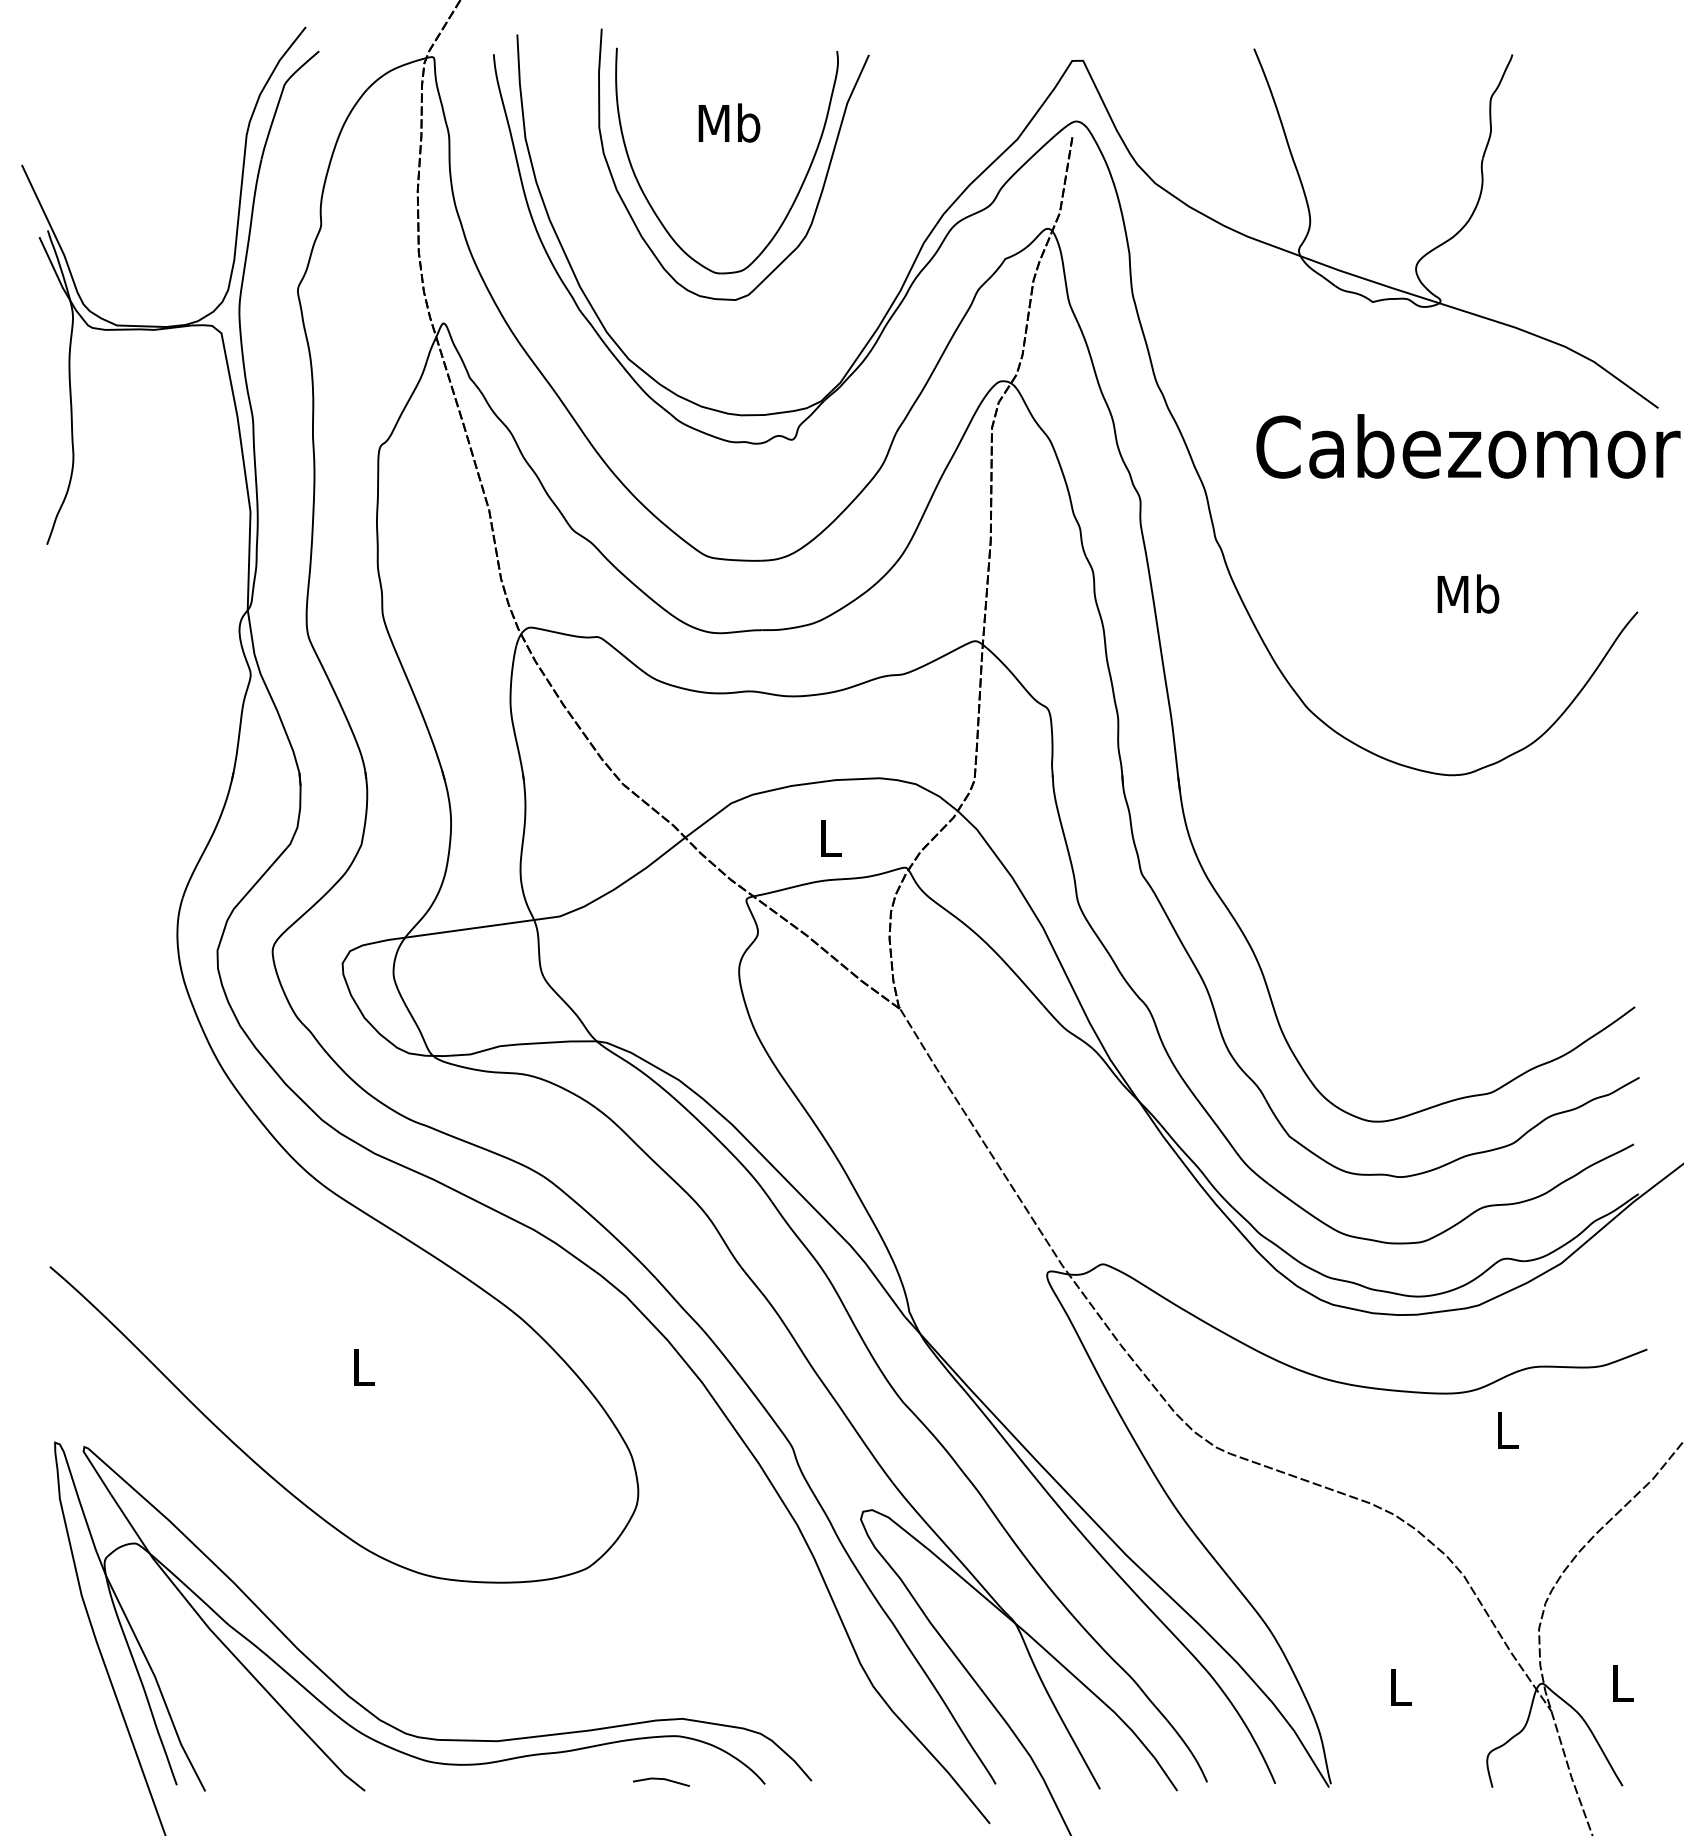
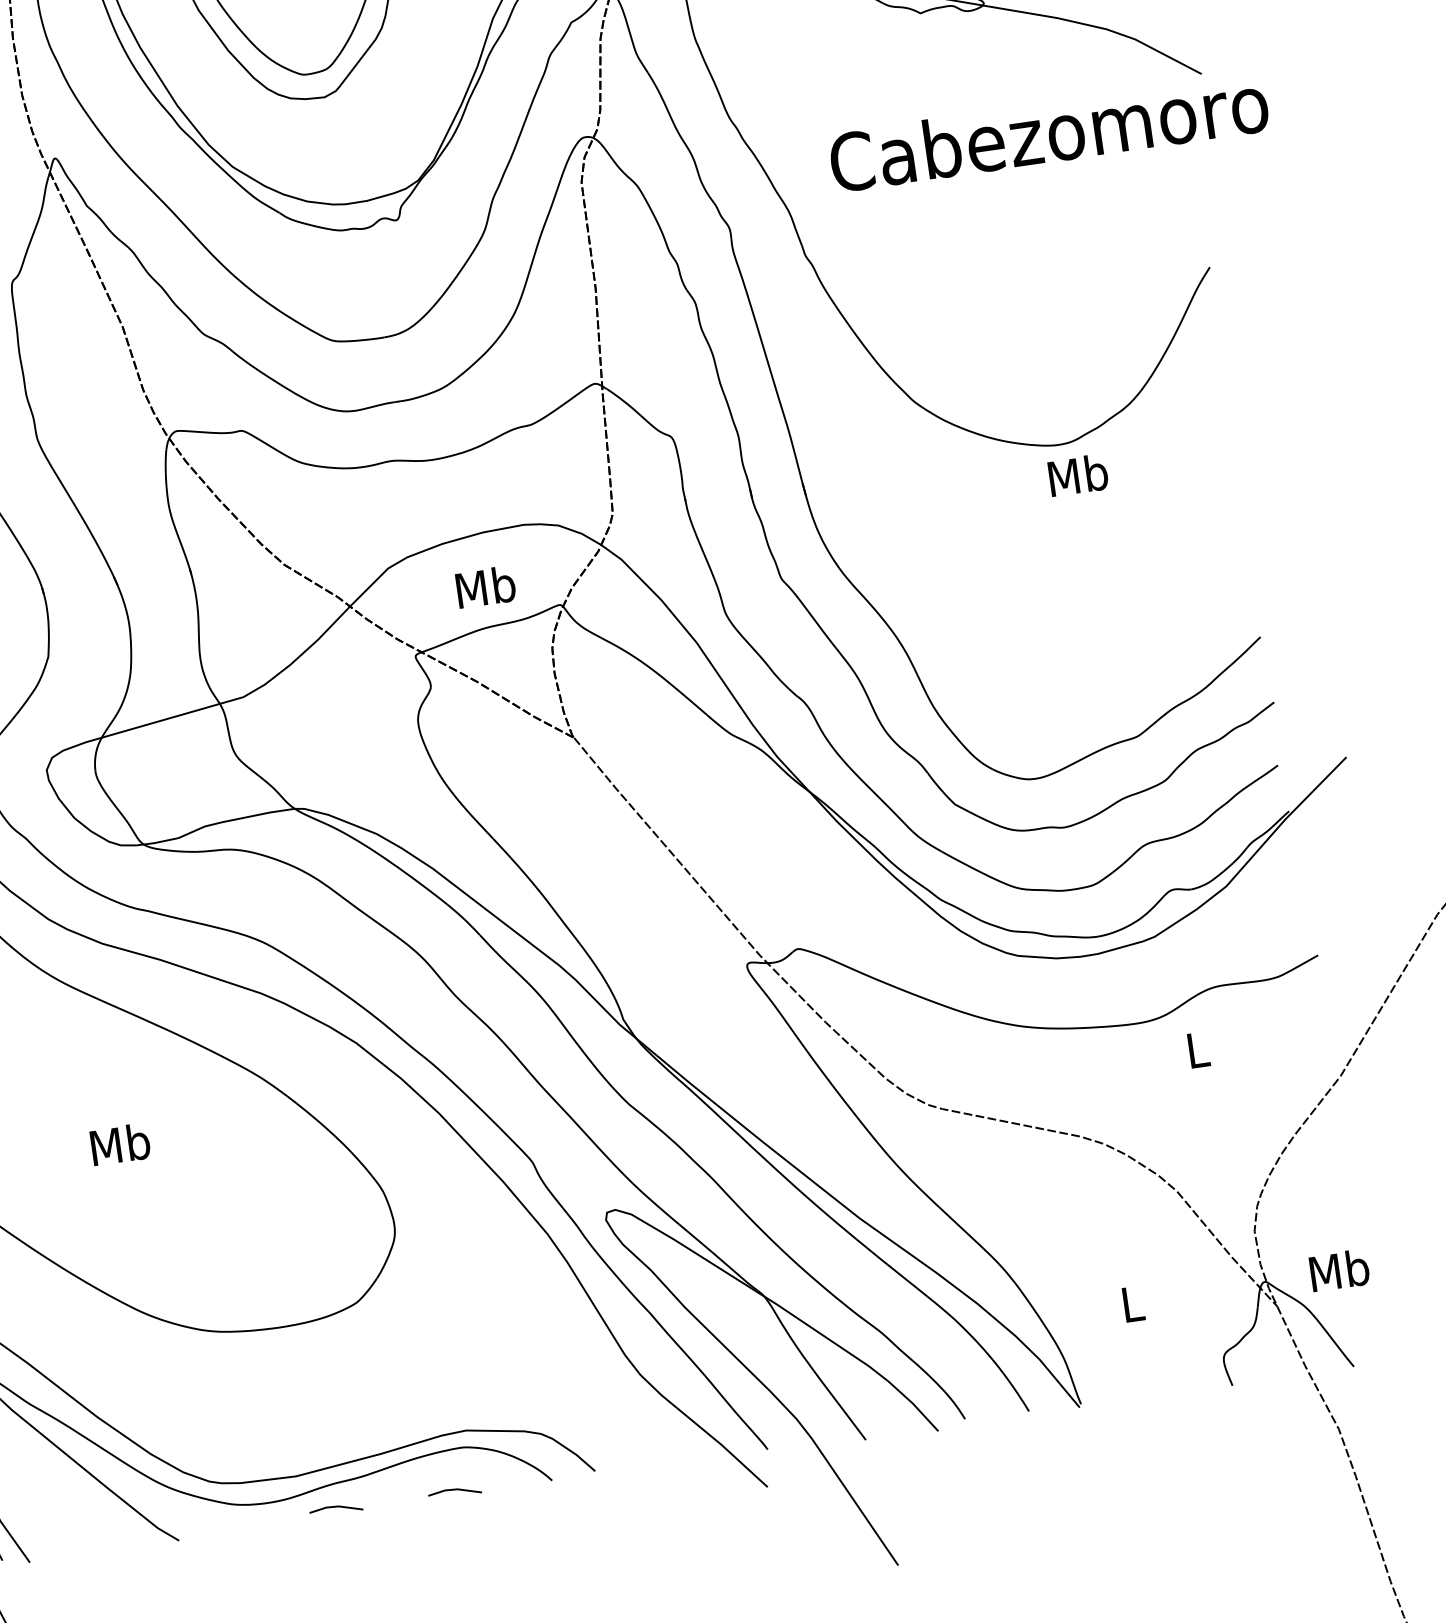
text: (1468, 593) -> (1078, 474), moved
text: (830, 837) -> (485, 586), L -> Mb
text: (363, 1366) -> (120, 1144), L -> Mb
text: (1621, 1682) -> (1338, 1270), L -> Mb
line: (534, 1779) -> (335, 1507), added

